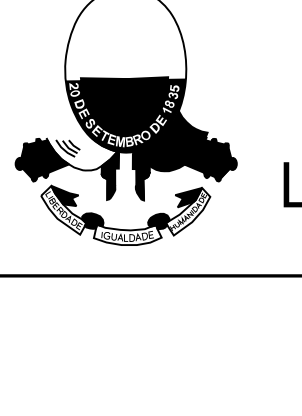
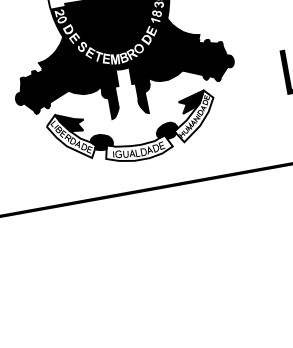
fill: (80, 136) -> (75, 61), added

